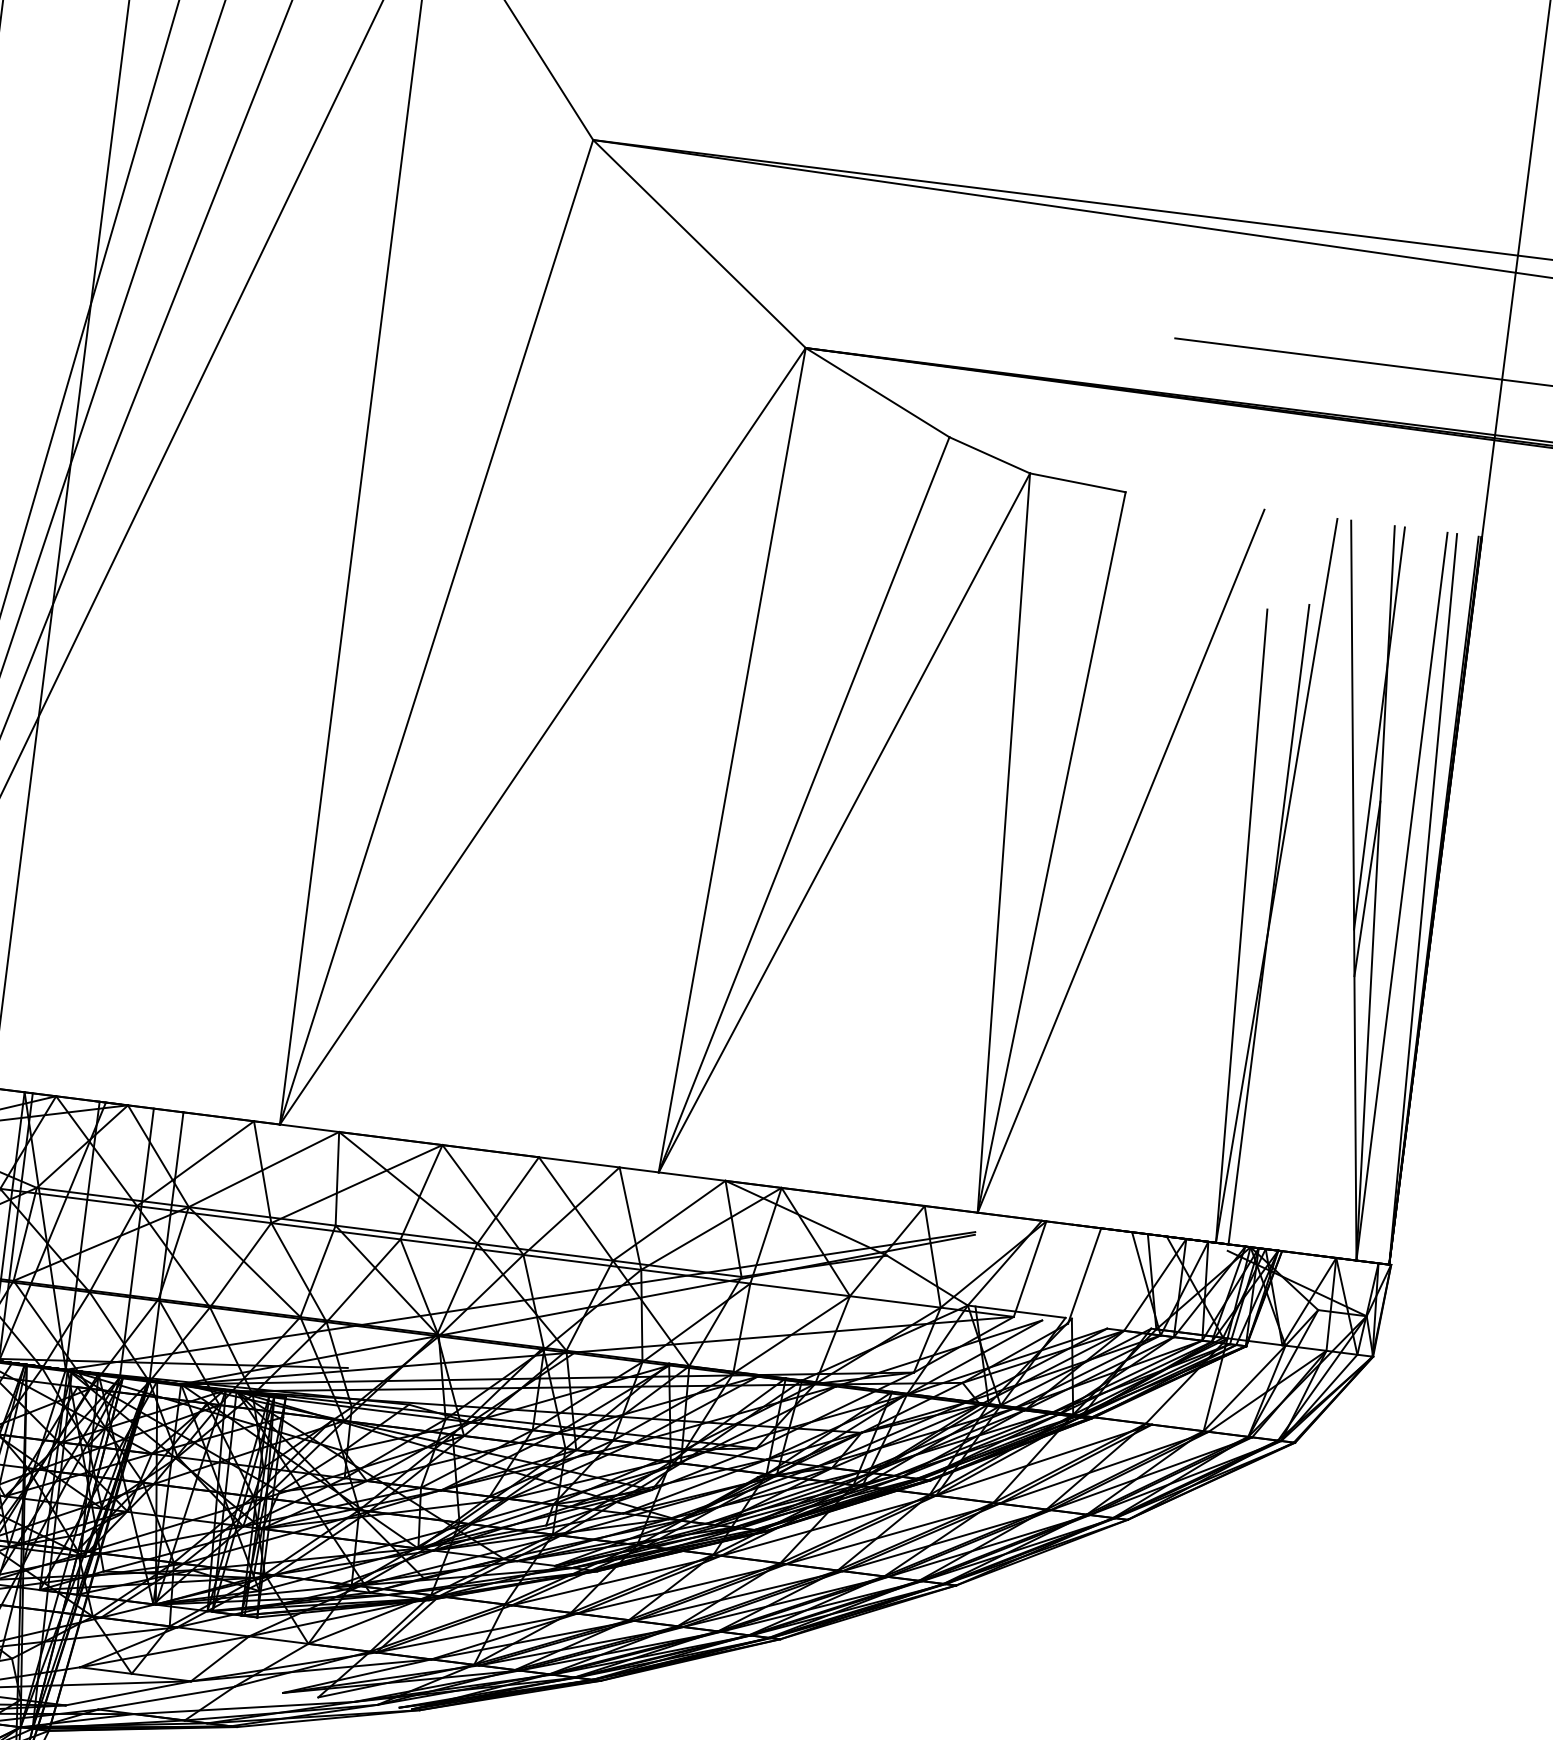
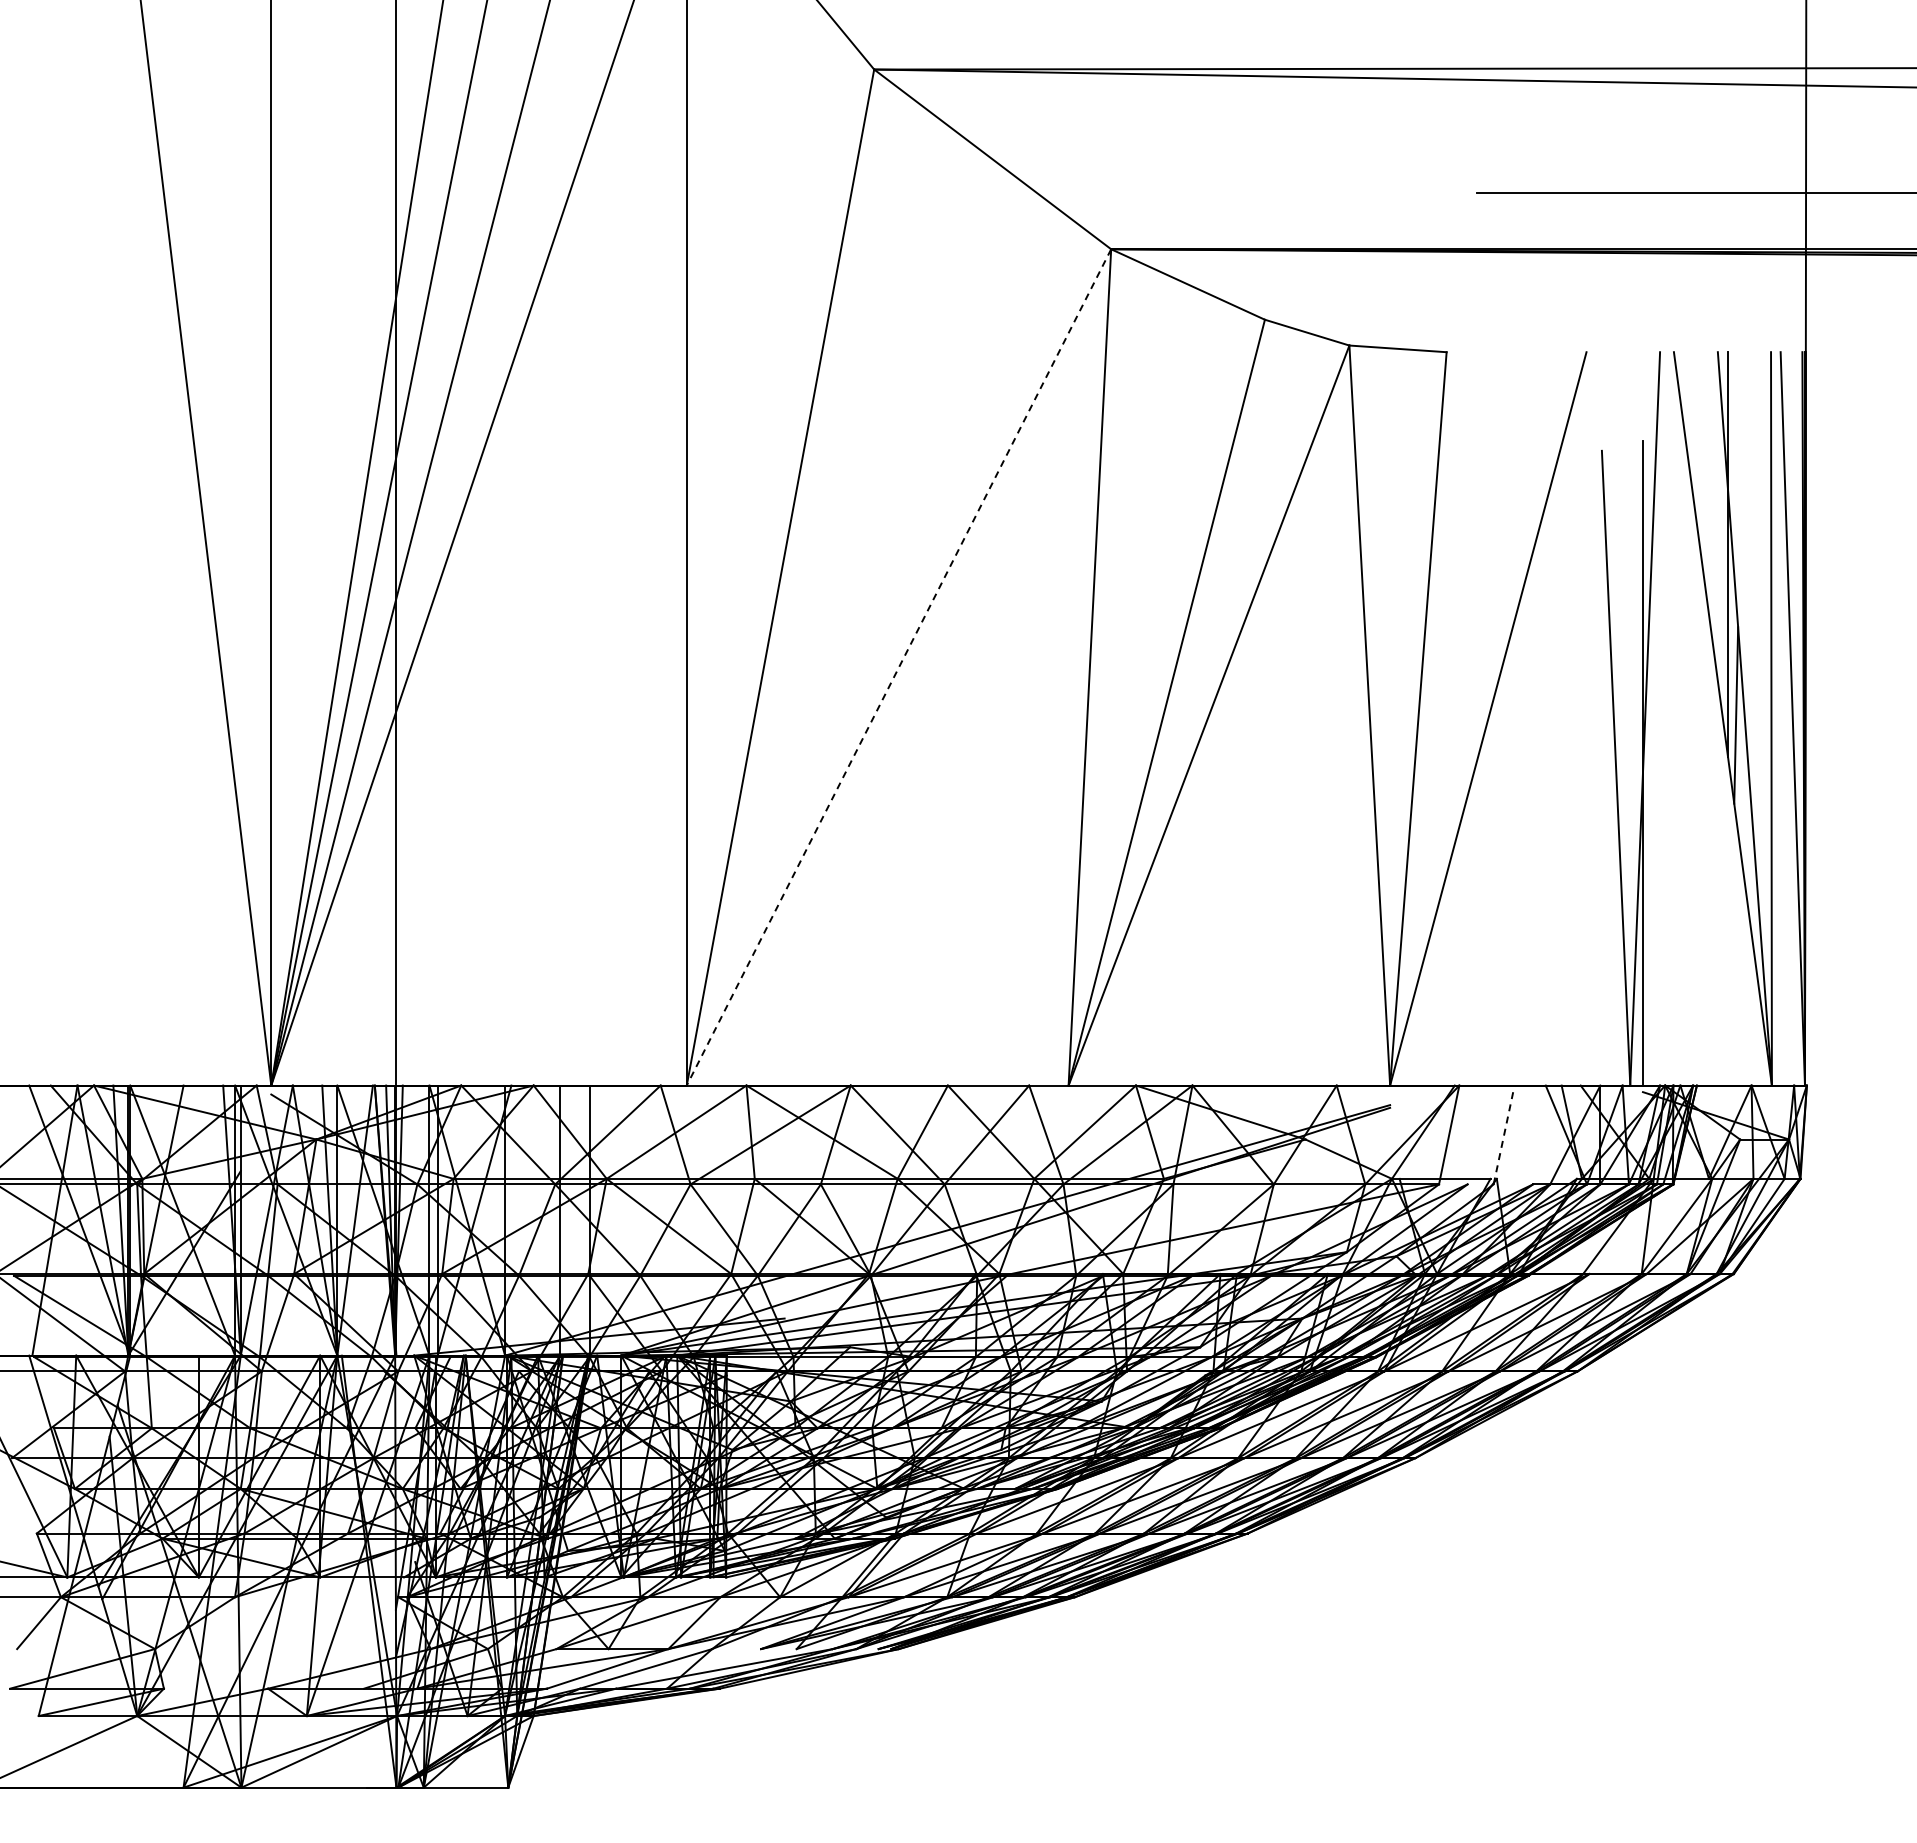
line: (542, 736) -> (898, 667), solid -> dashed
line: (1085, 1275) -> (1504, 1134), solid -> dashed

